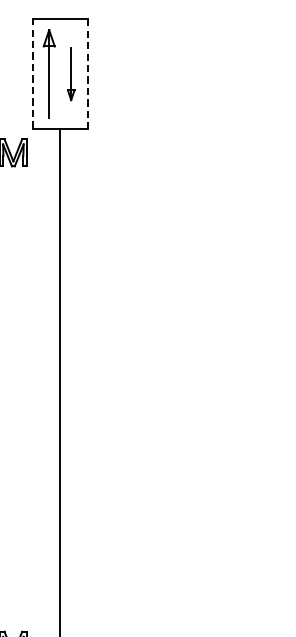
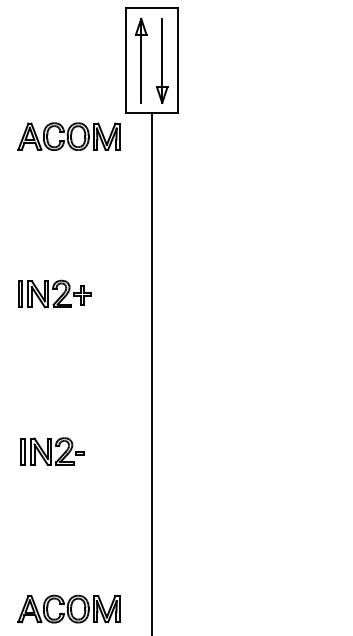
line: (32, 73) -> (125, 60), dashed -> solid
part: (71, 73) -> (162, 60), size x1.67
line: (88, 74) -> (178, 61), dashed -> solid

